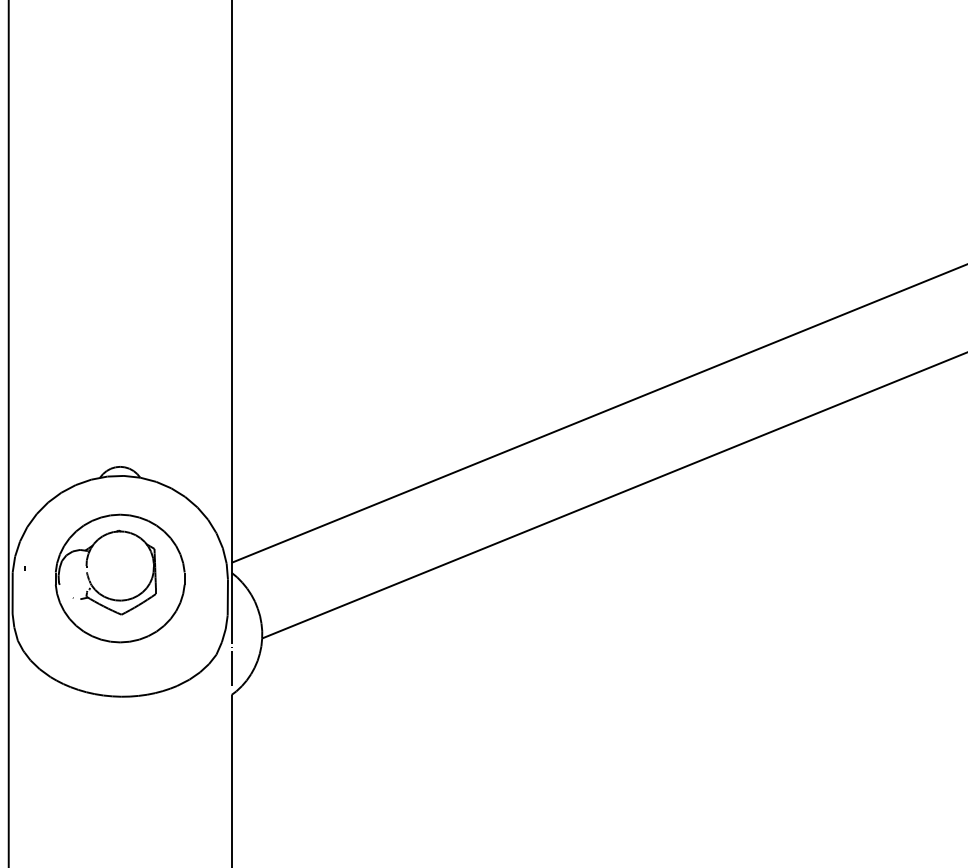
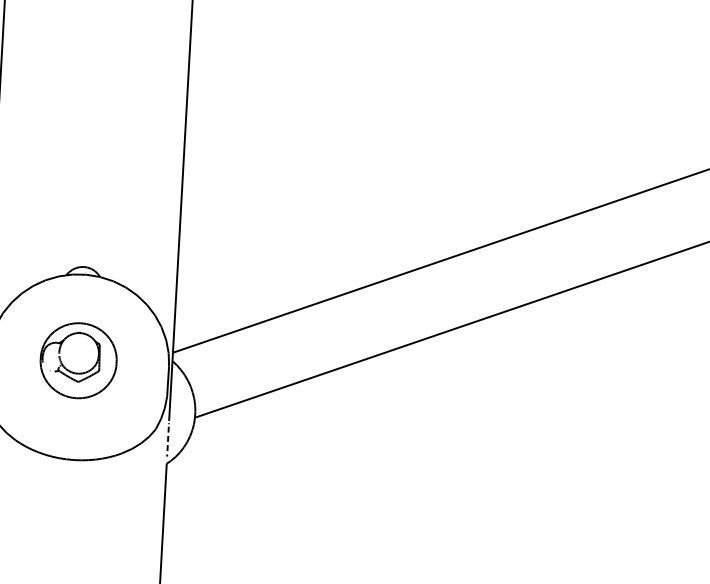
part: (120, 578) -> (78, 360), size x0.7
line: (231, 668) -> (167, 441), solid -> dashed

